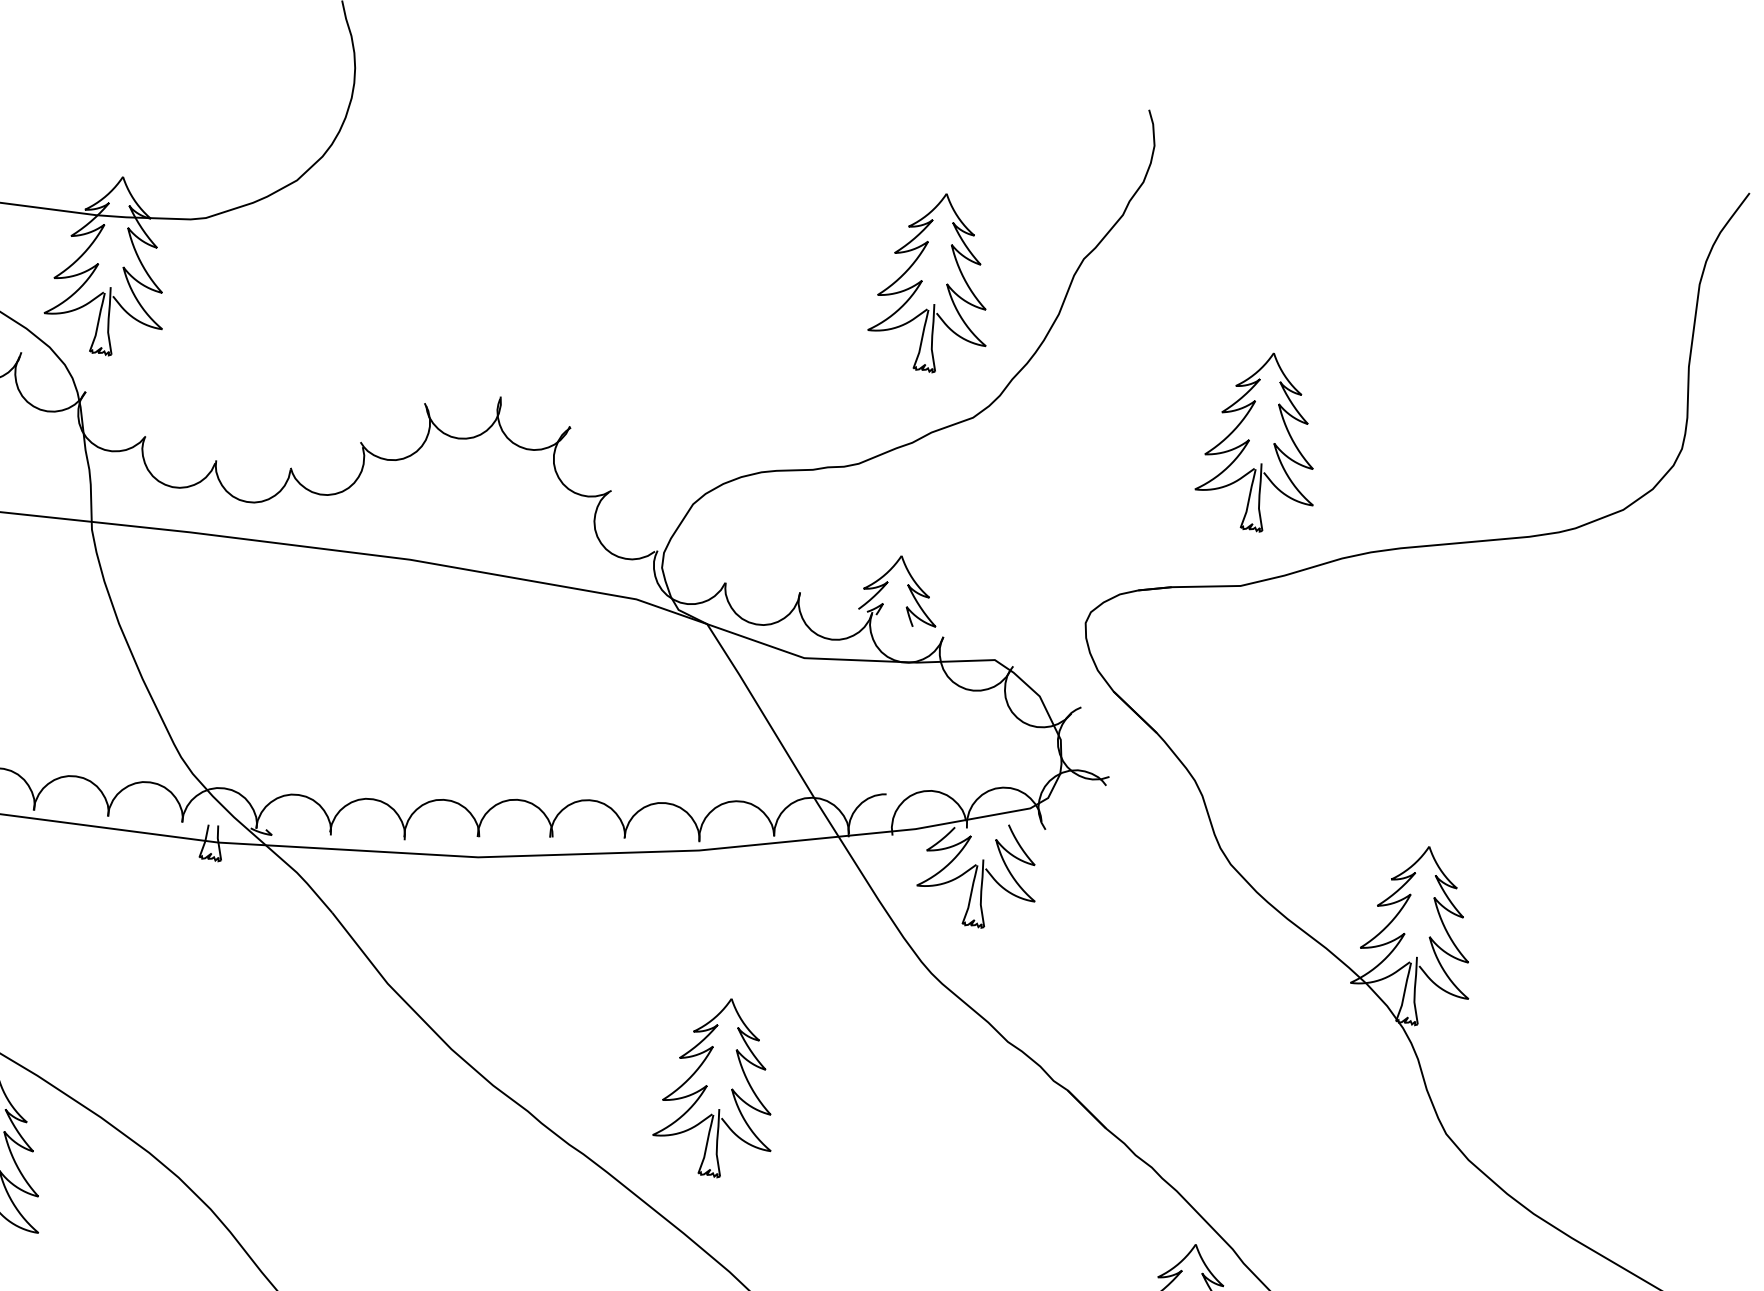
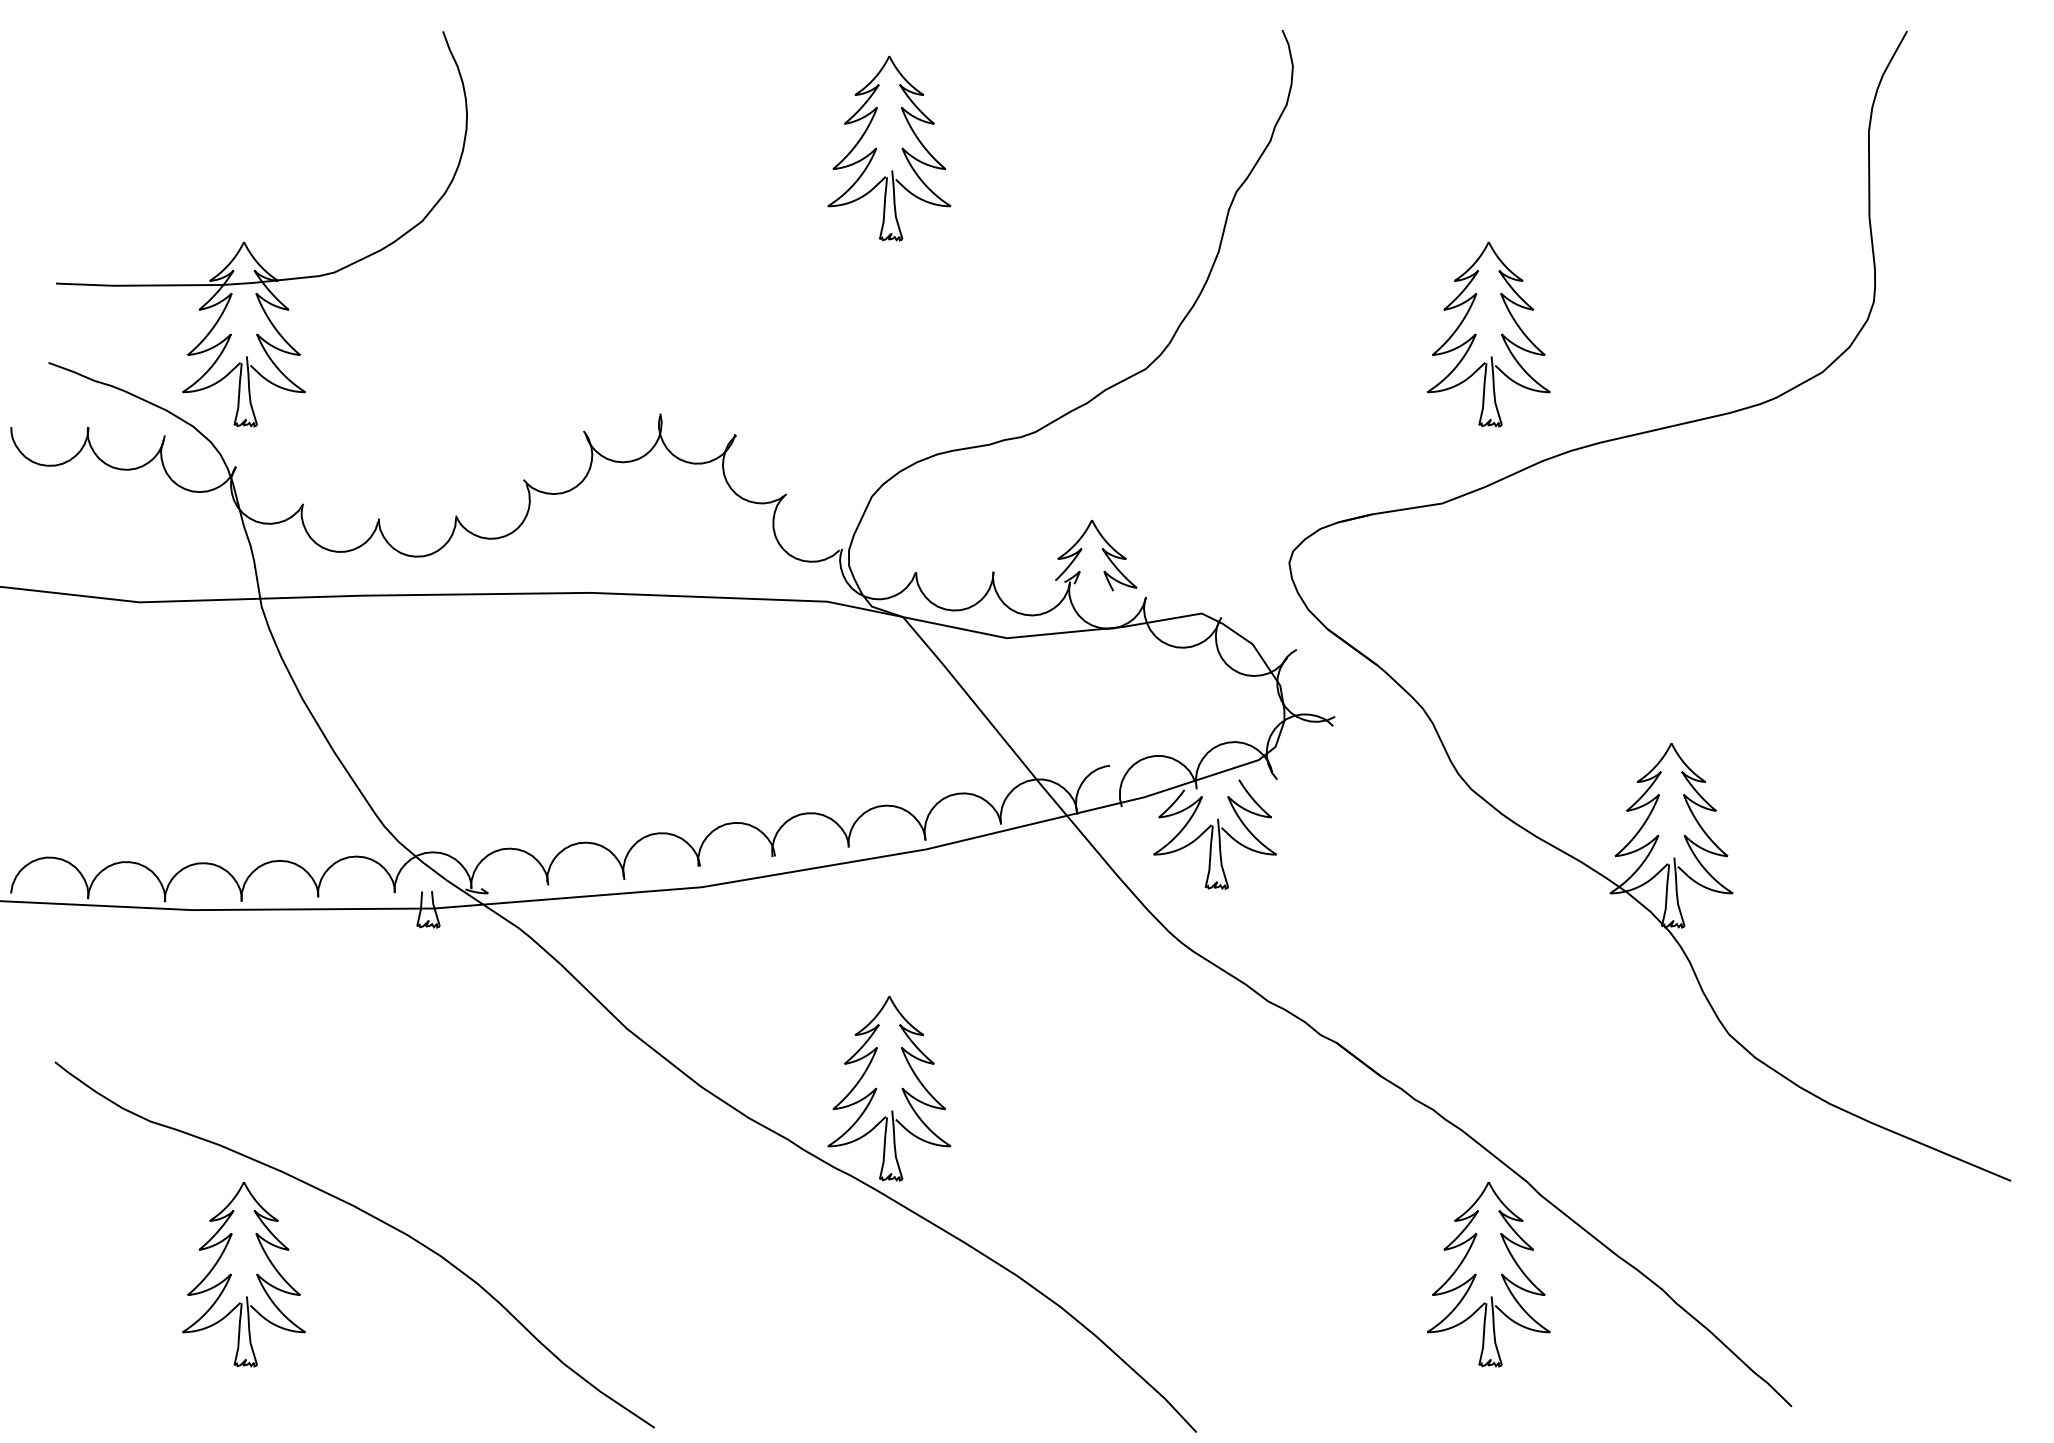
part: (934, 282) -> (889, 148), moved
part: (1261, 441) -> (1488, 334), moved
part: (719, 1087) -> (889, 1088), moved

